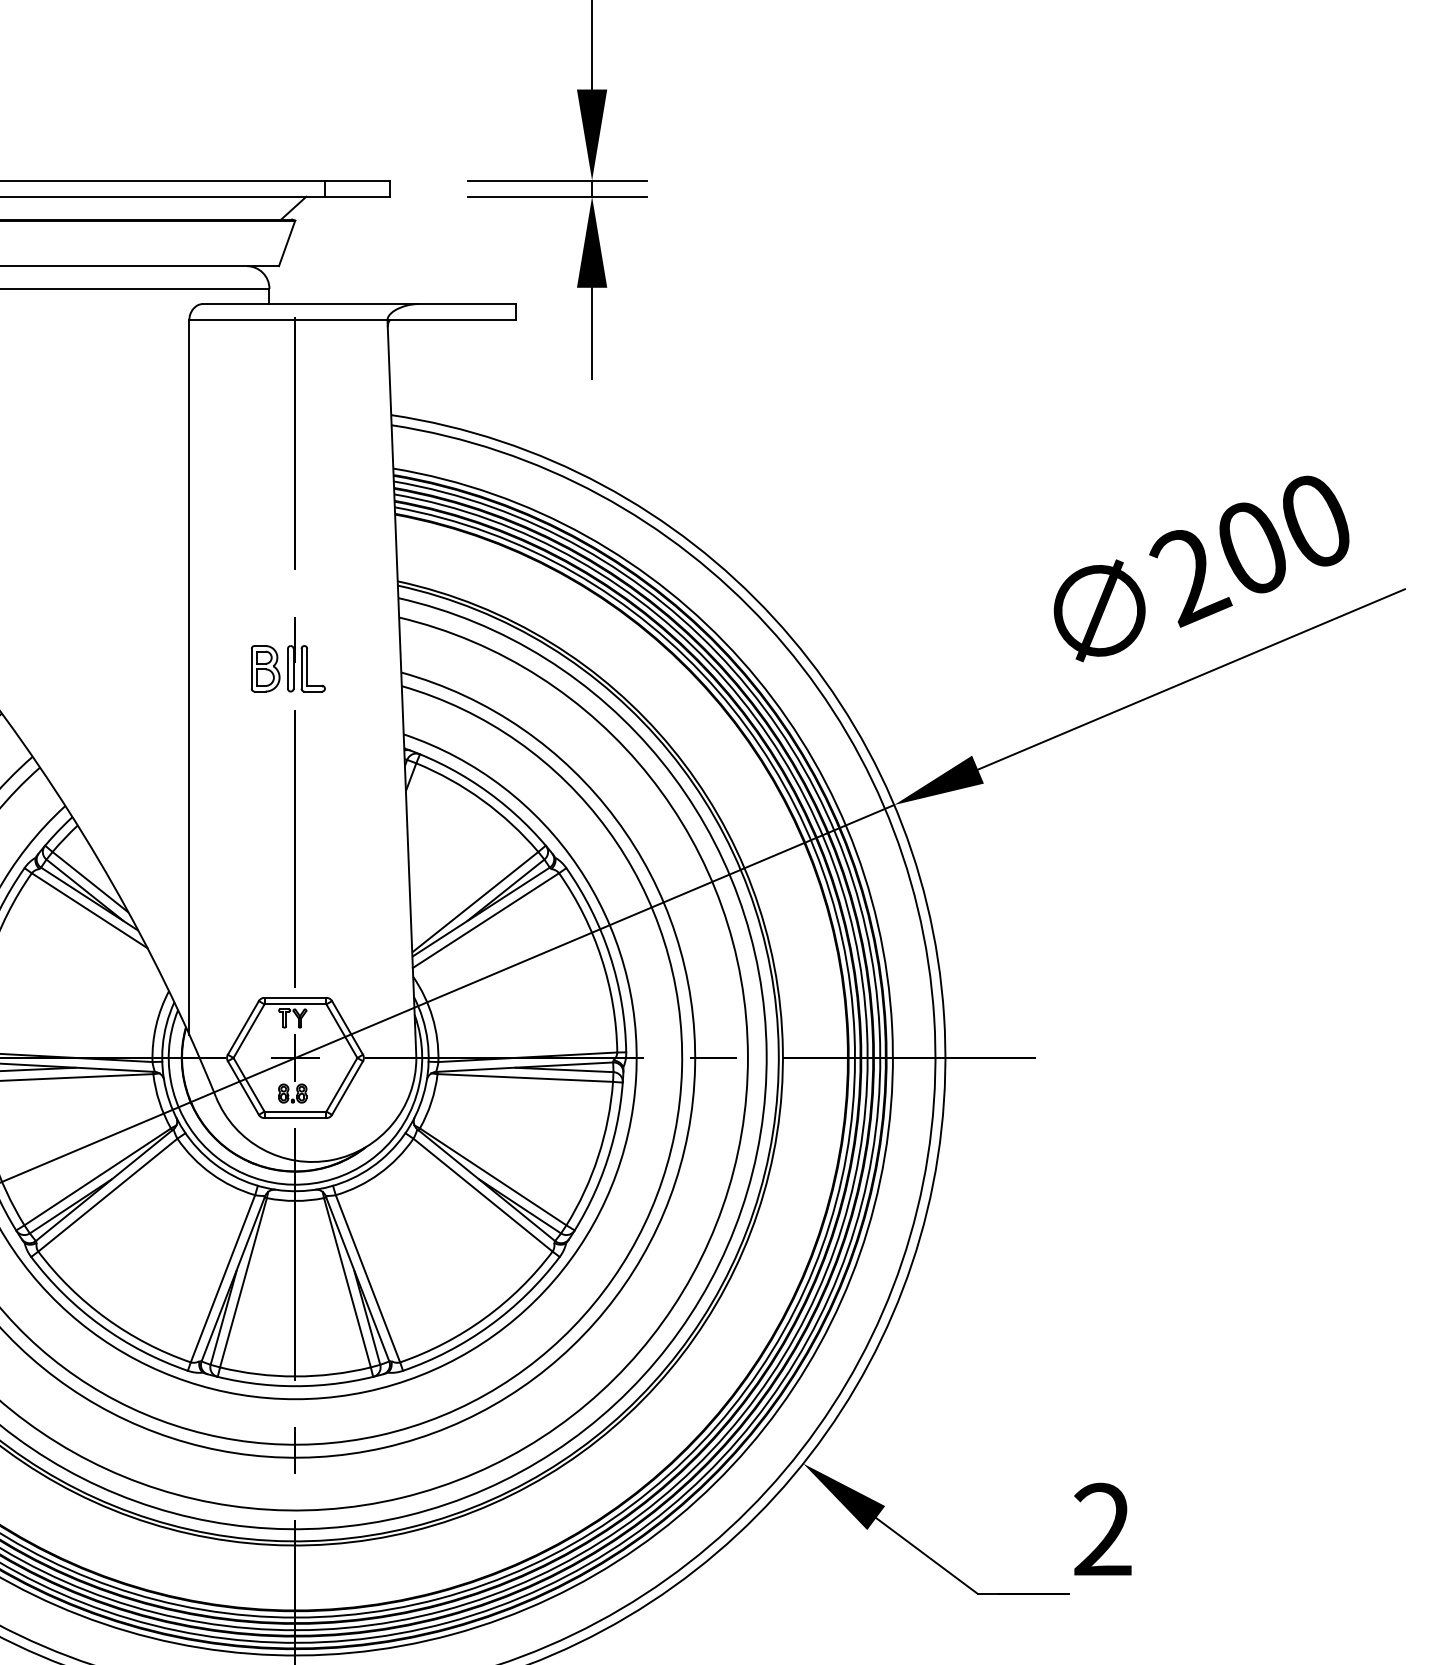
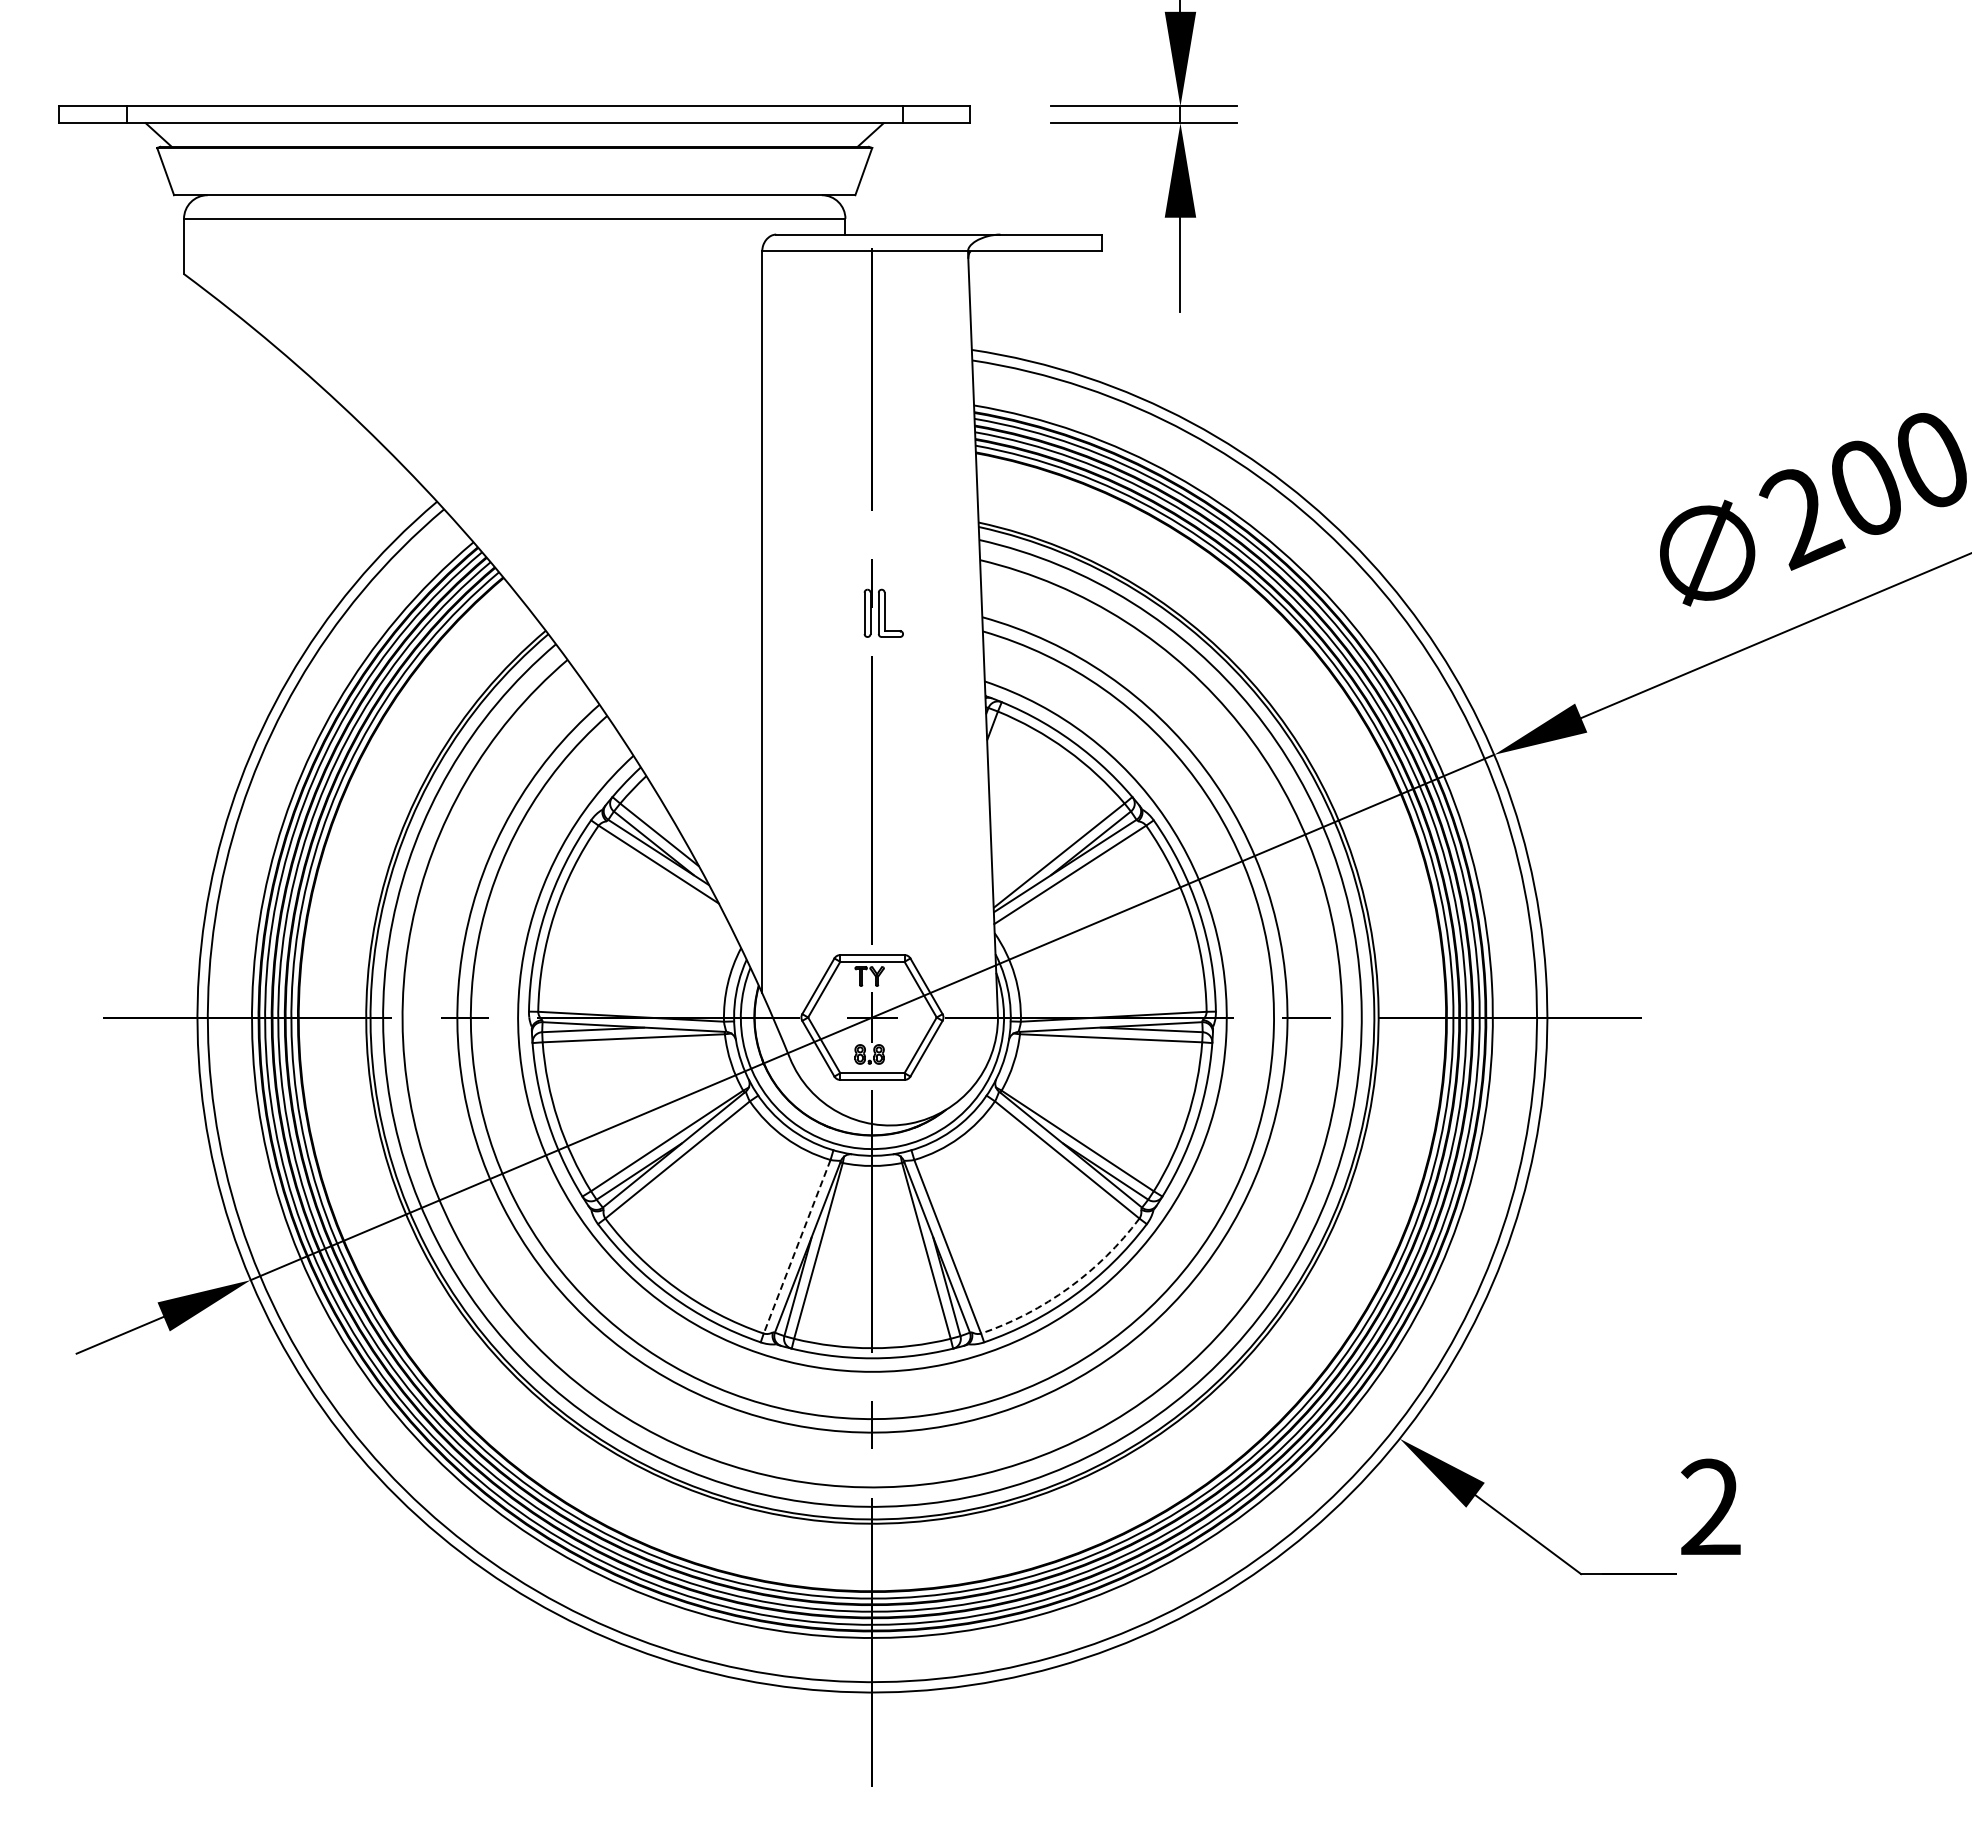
part: (265, 667) -> (841, 612), removed
line: (222, 1279) -> (796, 1247), solid -> dashed
arc: (484, 1317) -> (1068, 1287), solid -> dashed

